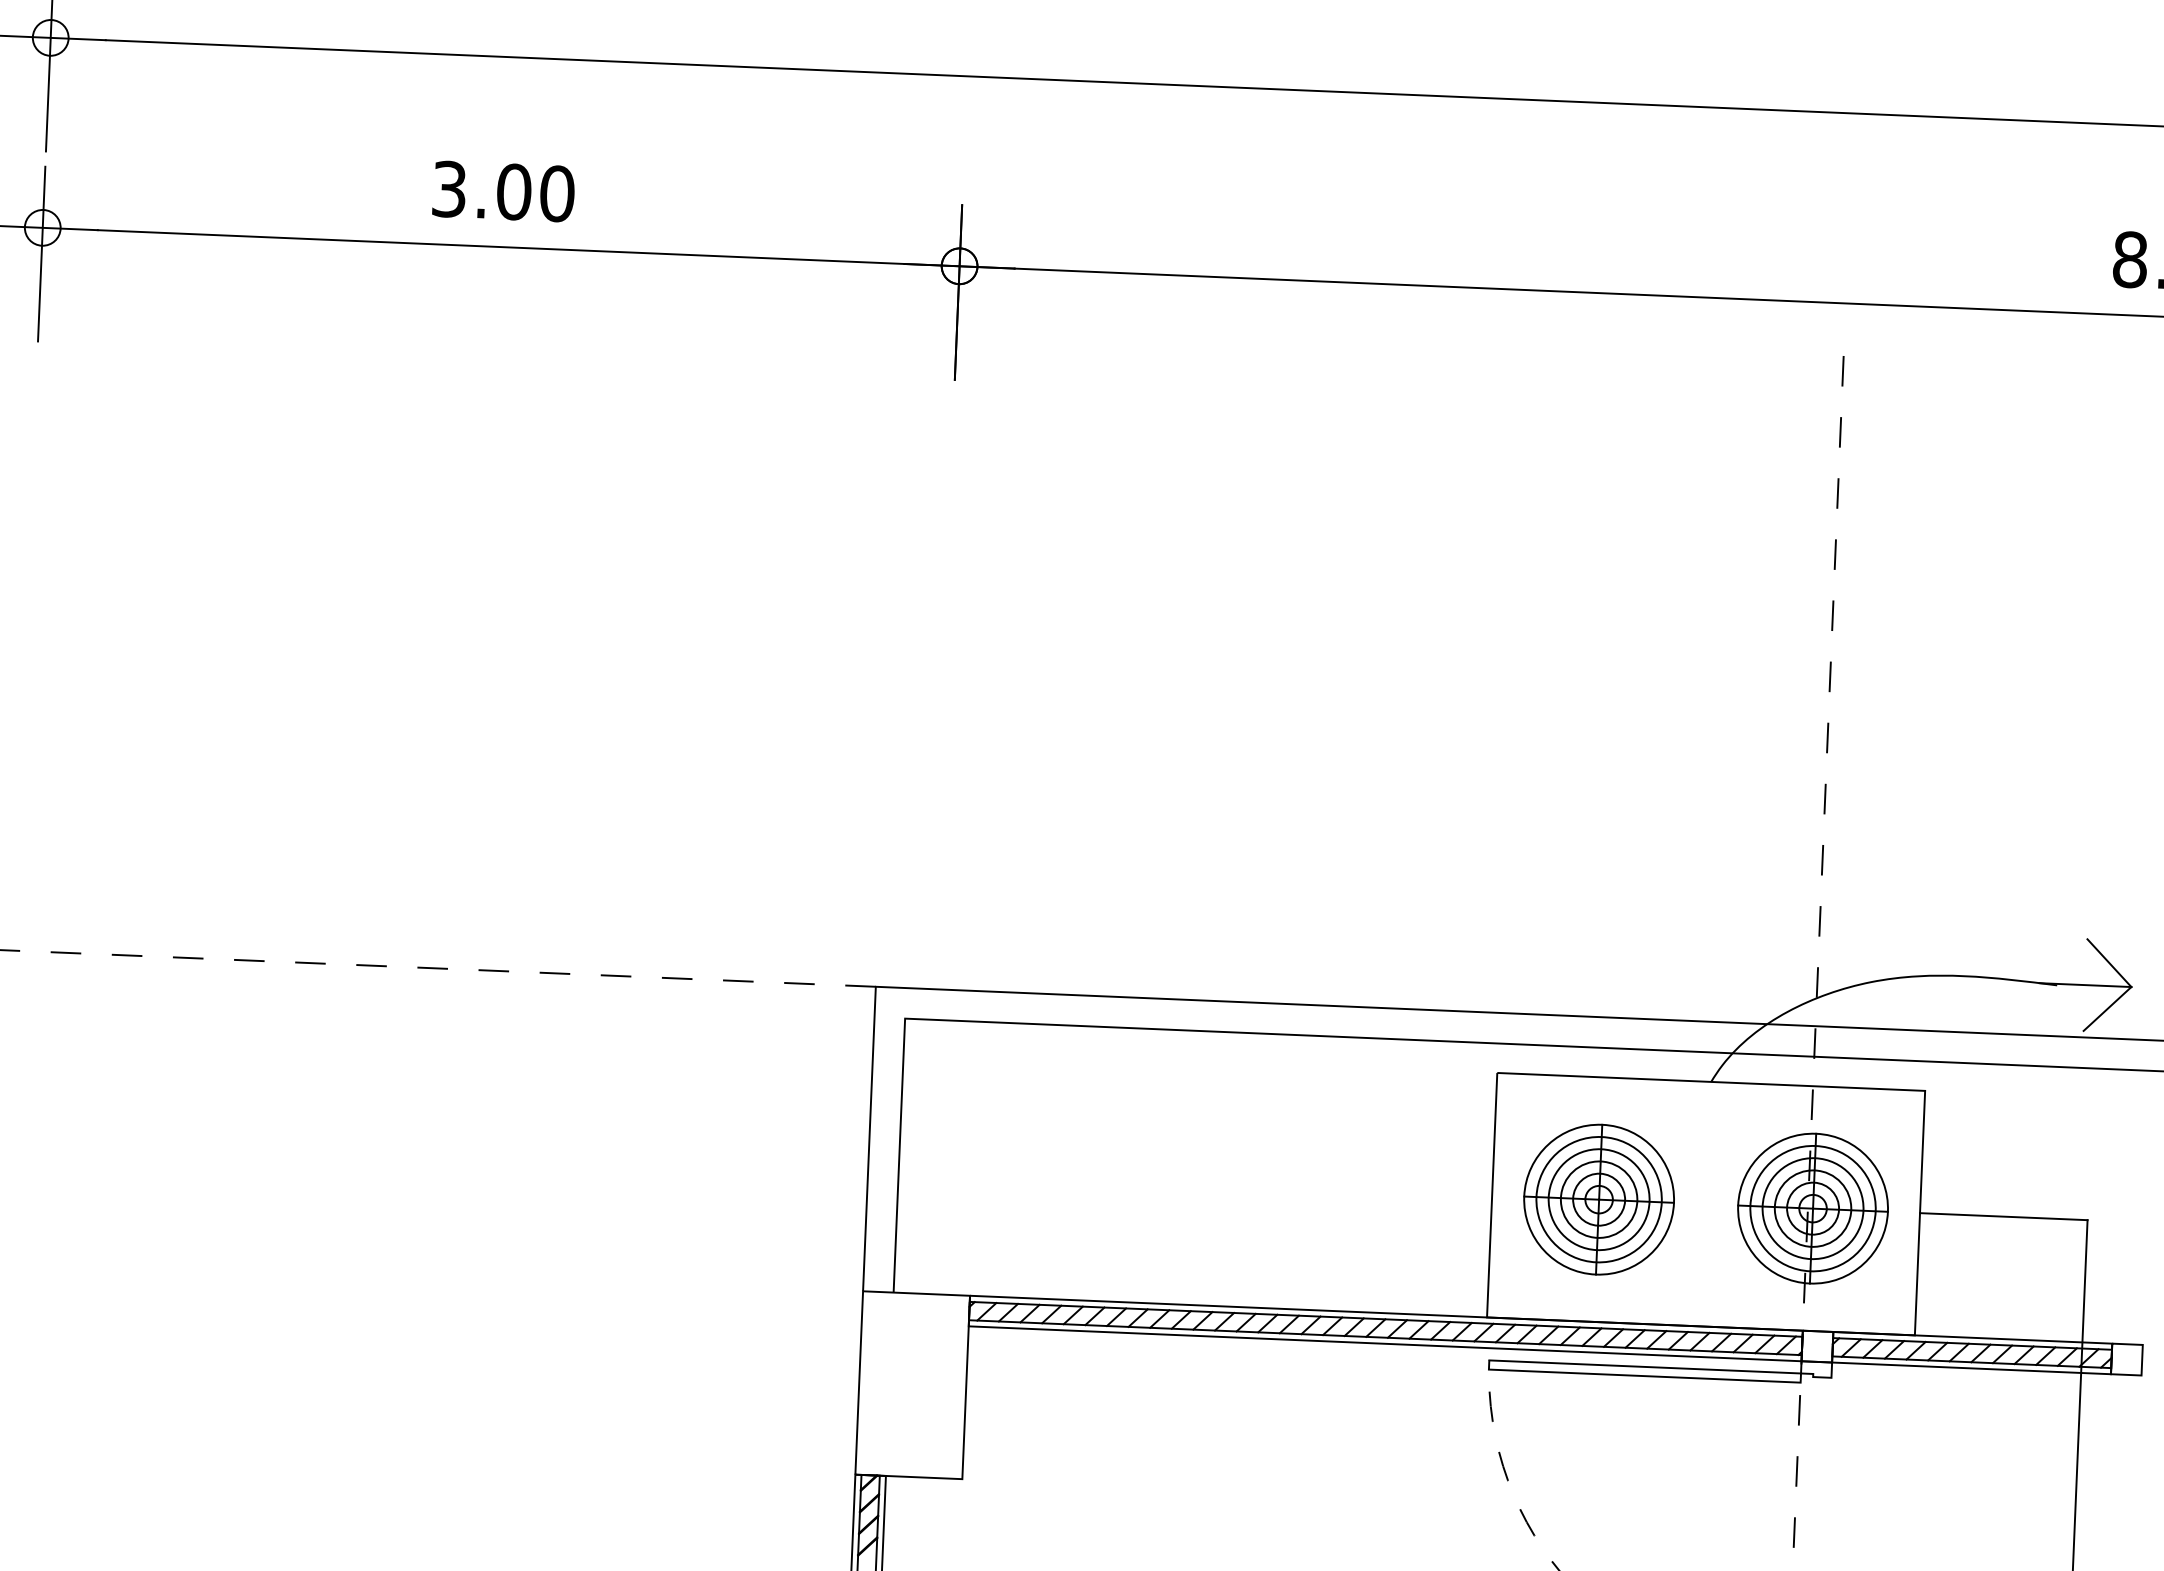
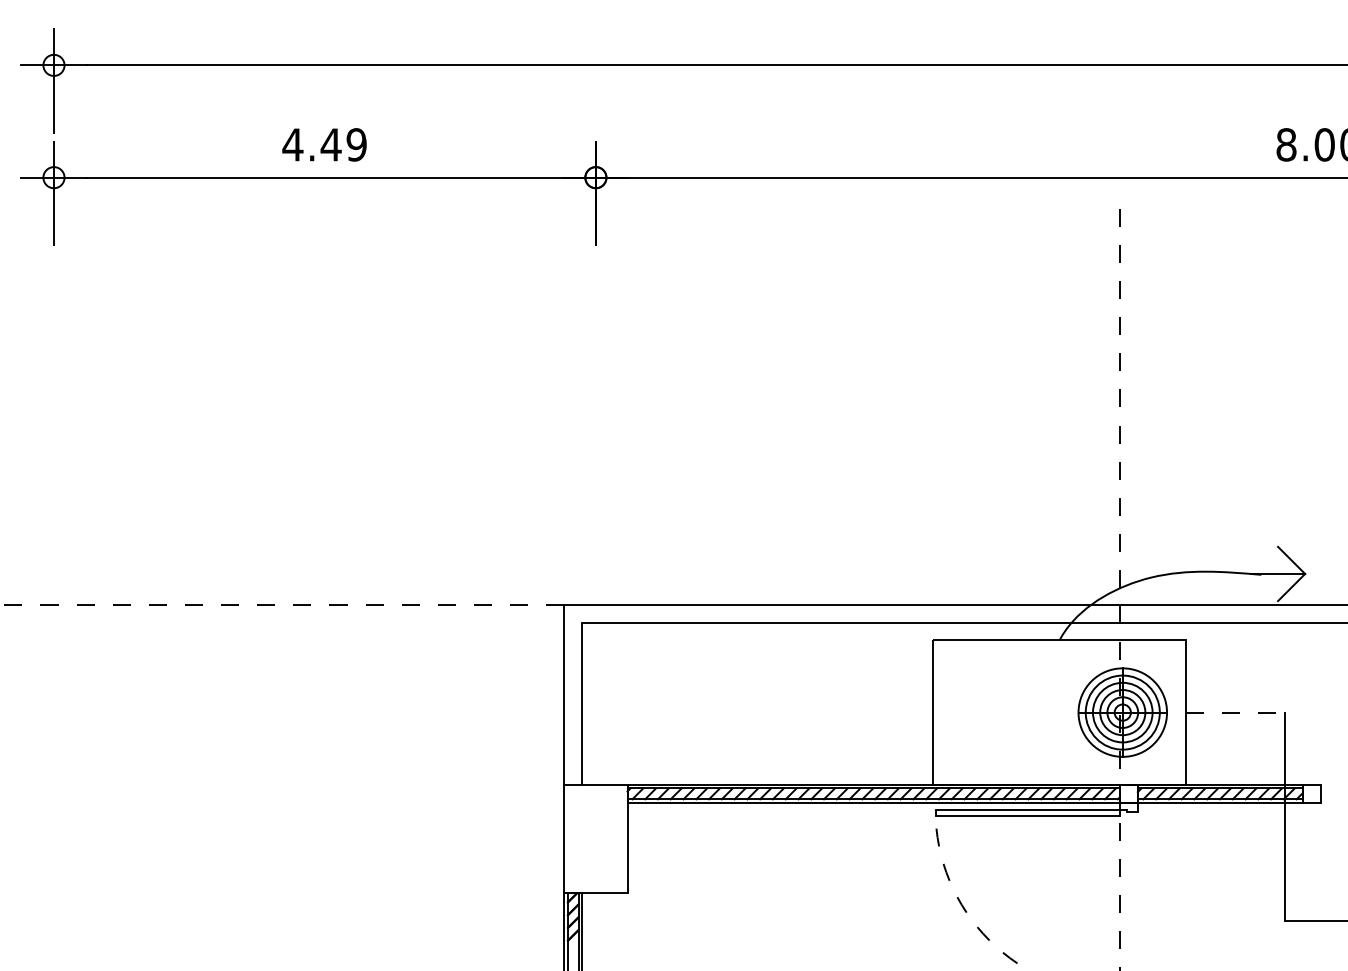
text: (502, 190) -> (324, 144), 3.00 -> 4.49
part: (1599, 1199) -> (996, 712), removed
line: (2003, 1216) -> (1235, 712), solid -> dashed

